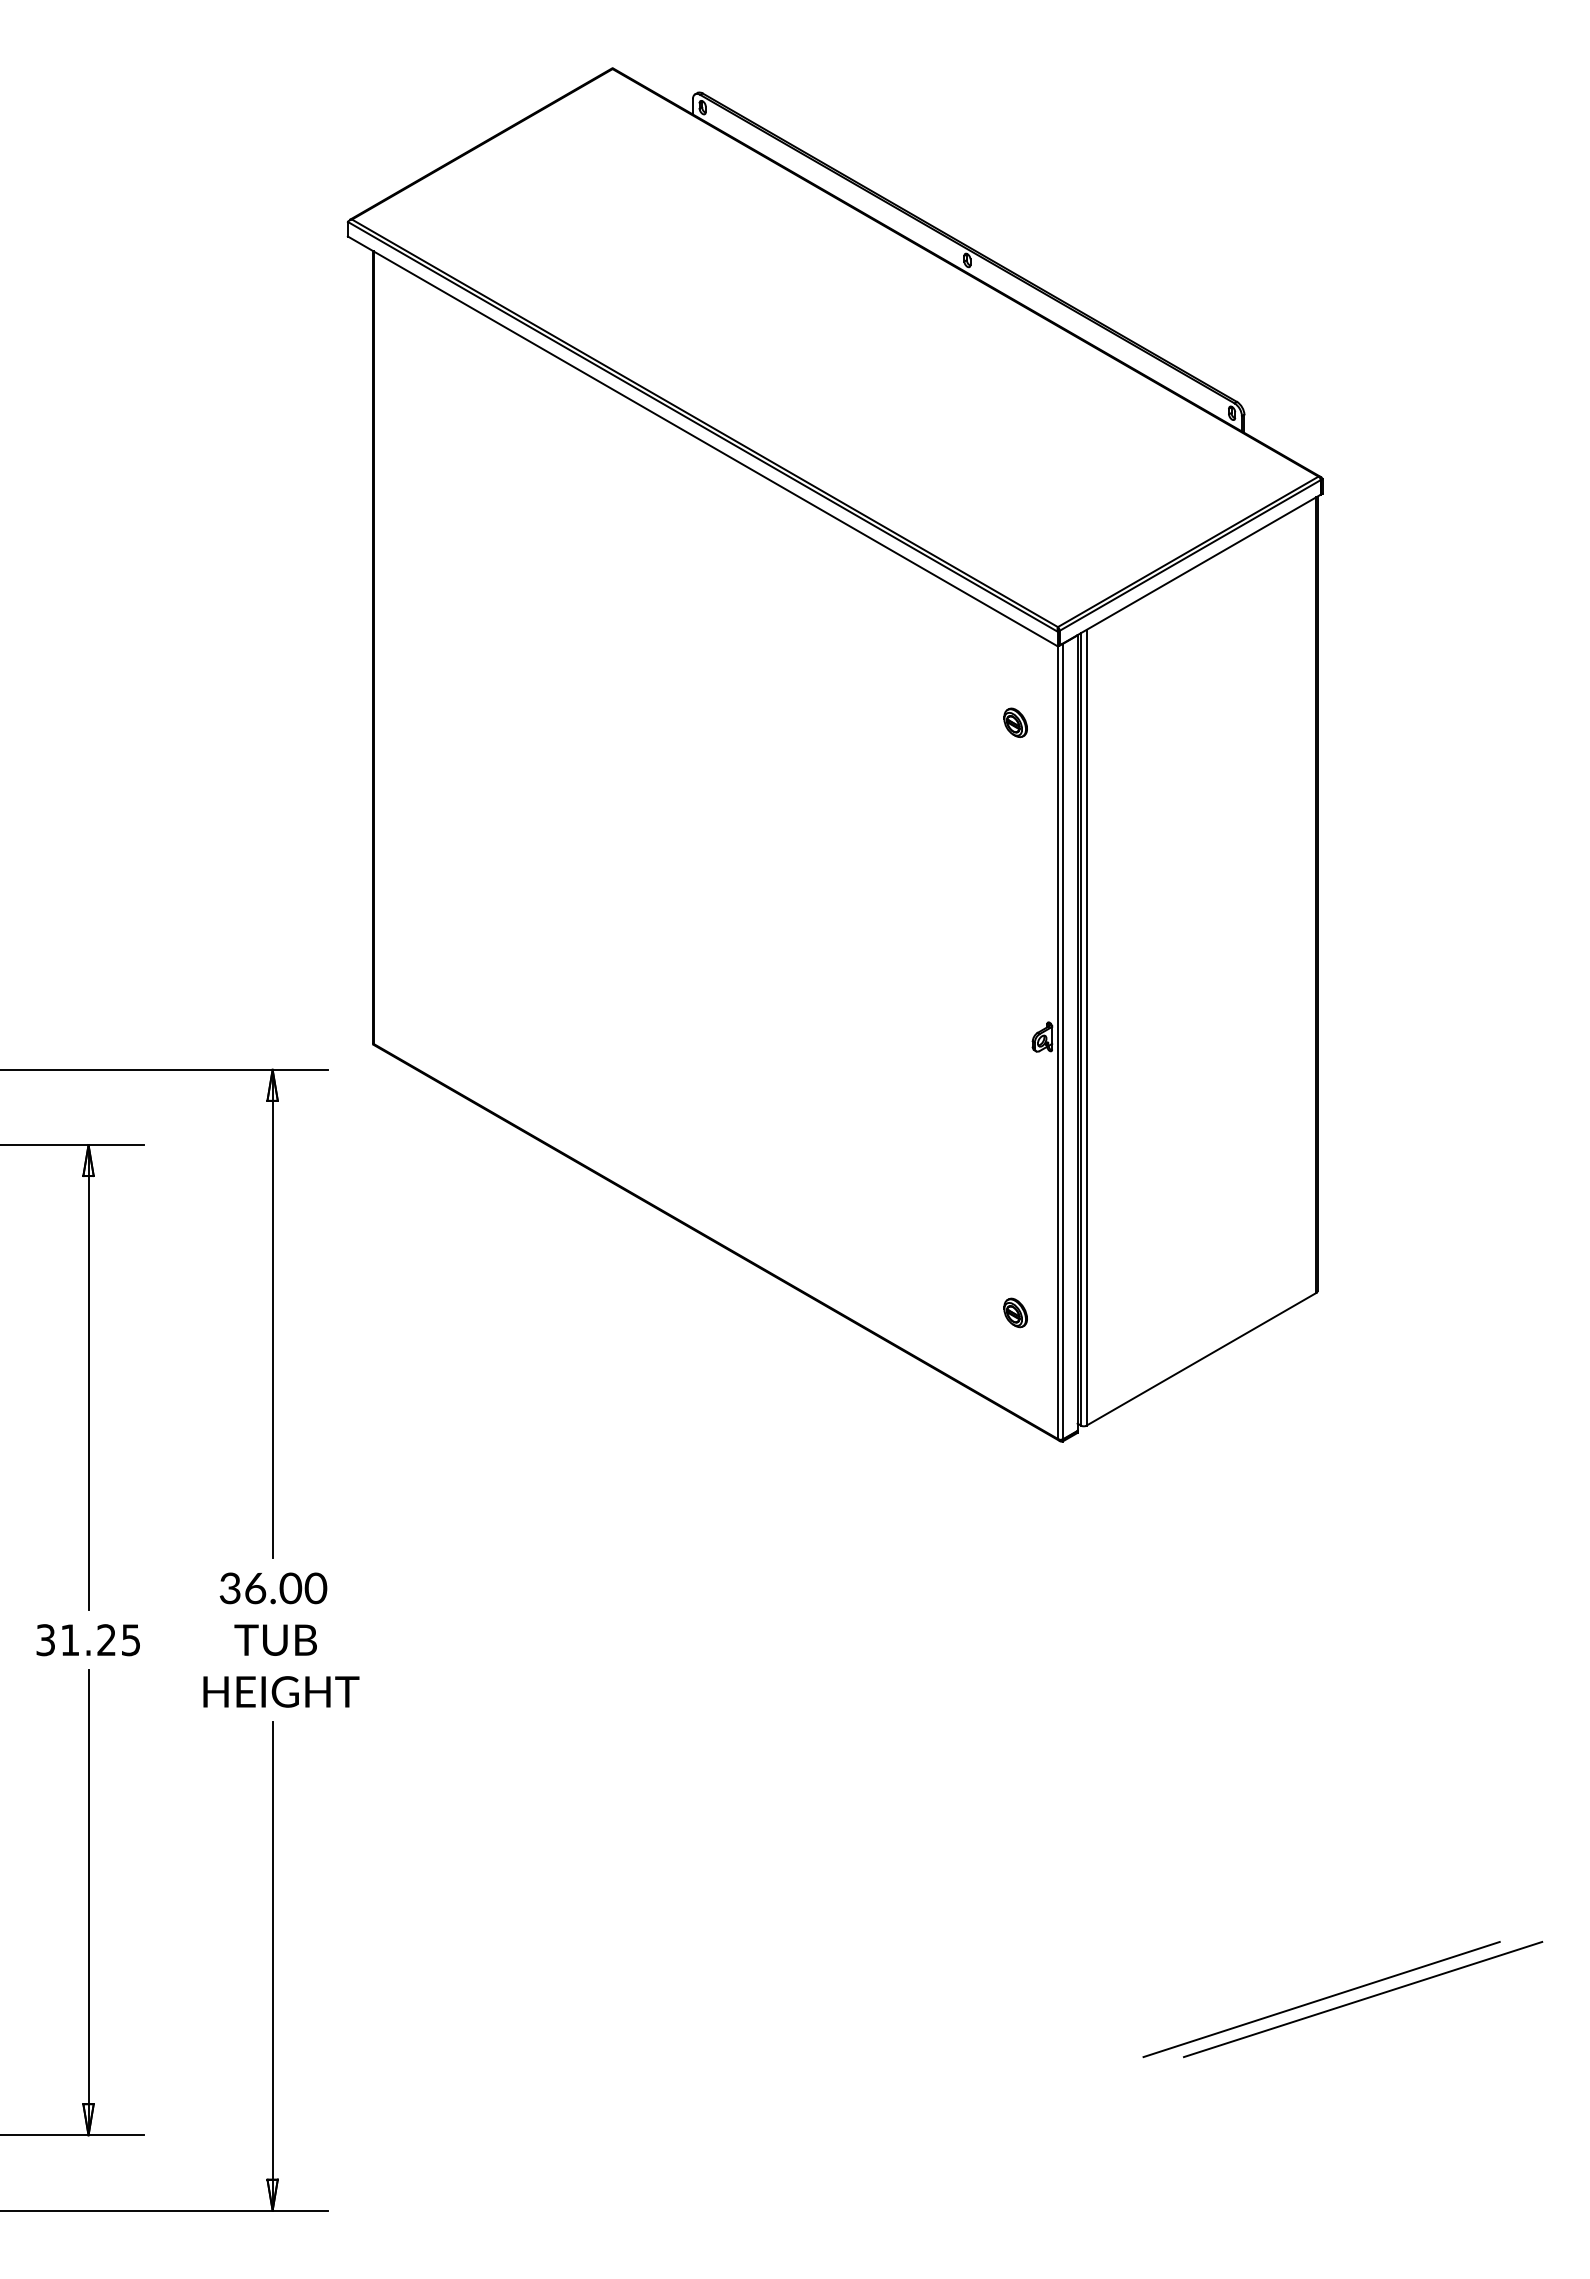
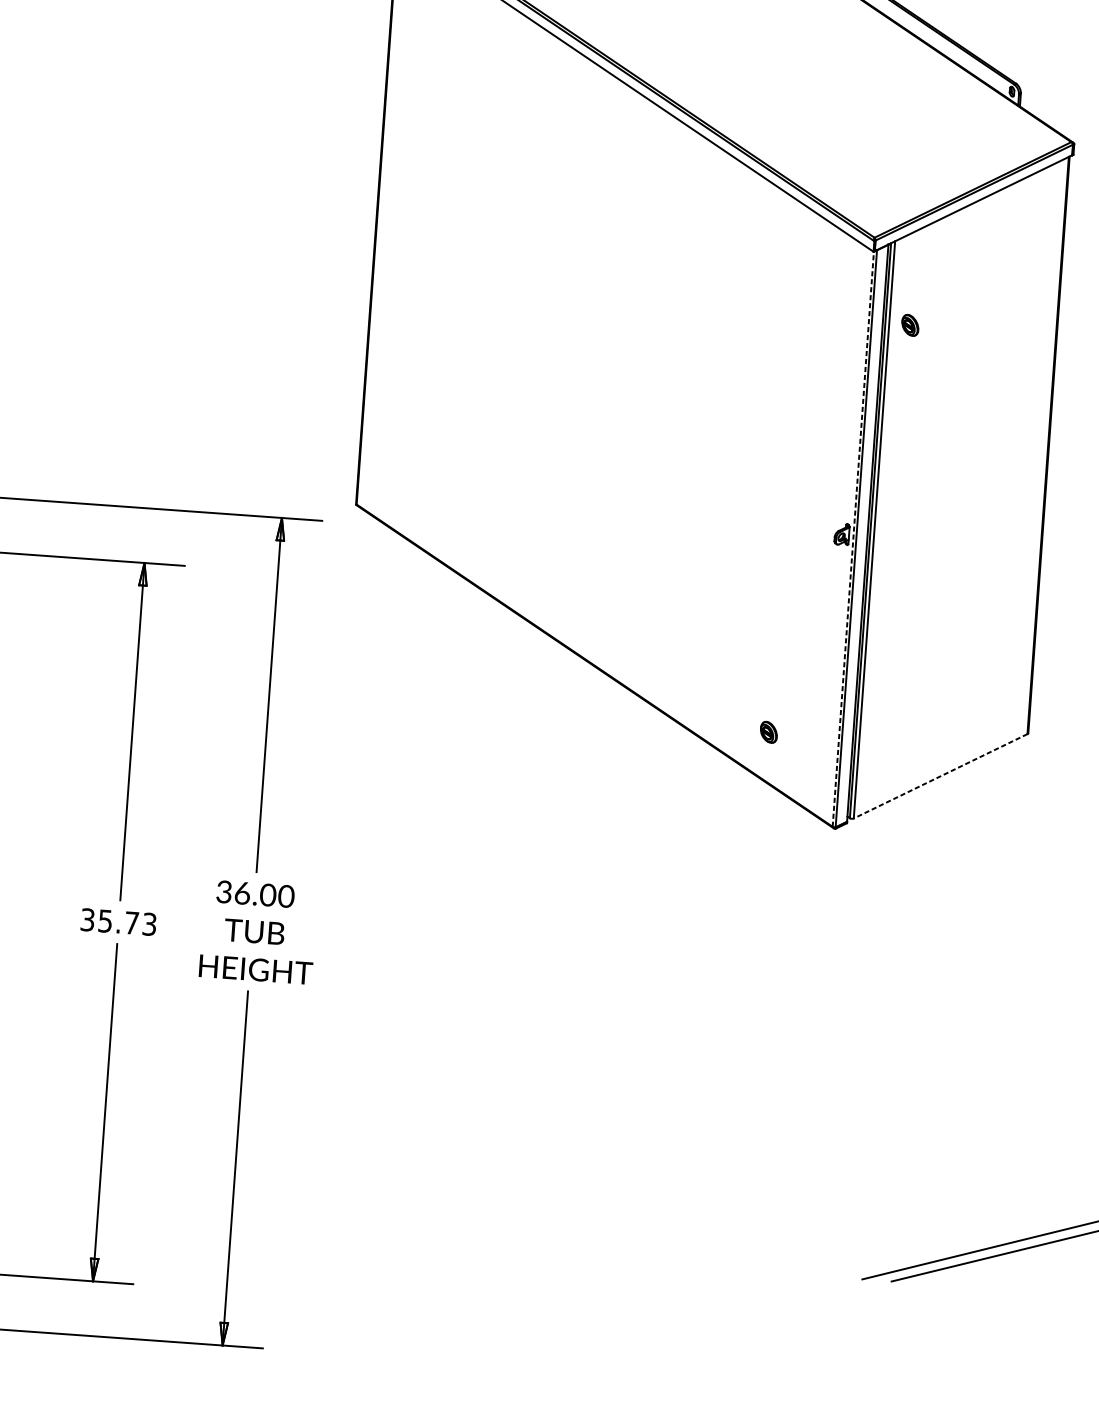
part: (1015, 722) -> (910, 325), moved
line: (1058, 1042) -> (853, 539), solid -> dashed
part: (1015, 1312) -> (768, 732), moved
line: (1201, 1359) -> (940, 776), solid -> dashed
text: (100, 1640) -> (127, 923), 31.25 -> 35.73

